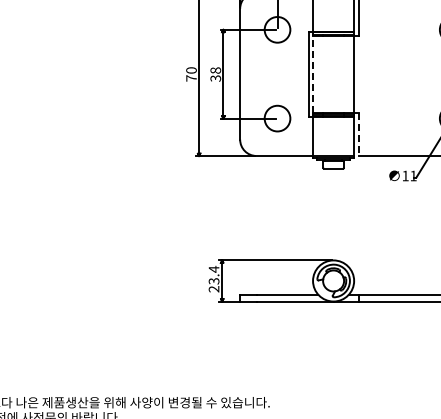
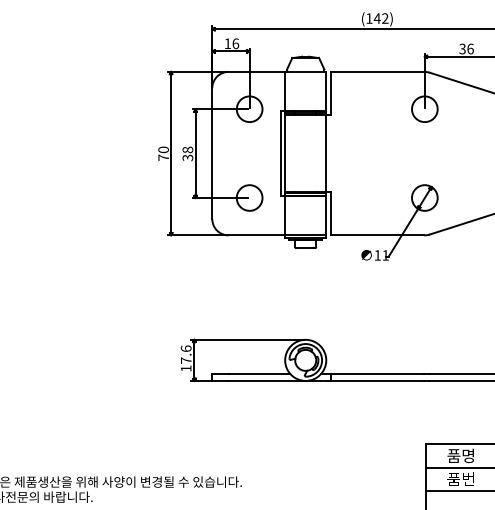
line: (313, 74) -> (285, 153), dashed -> solid
line: (358, 134) -> (330, 213), dashed -> solid
text: (213, 279) -> (185, 358), 23.4 -> 17.6

